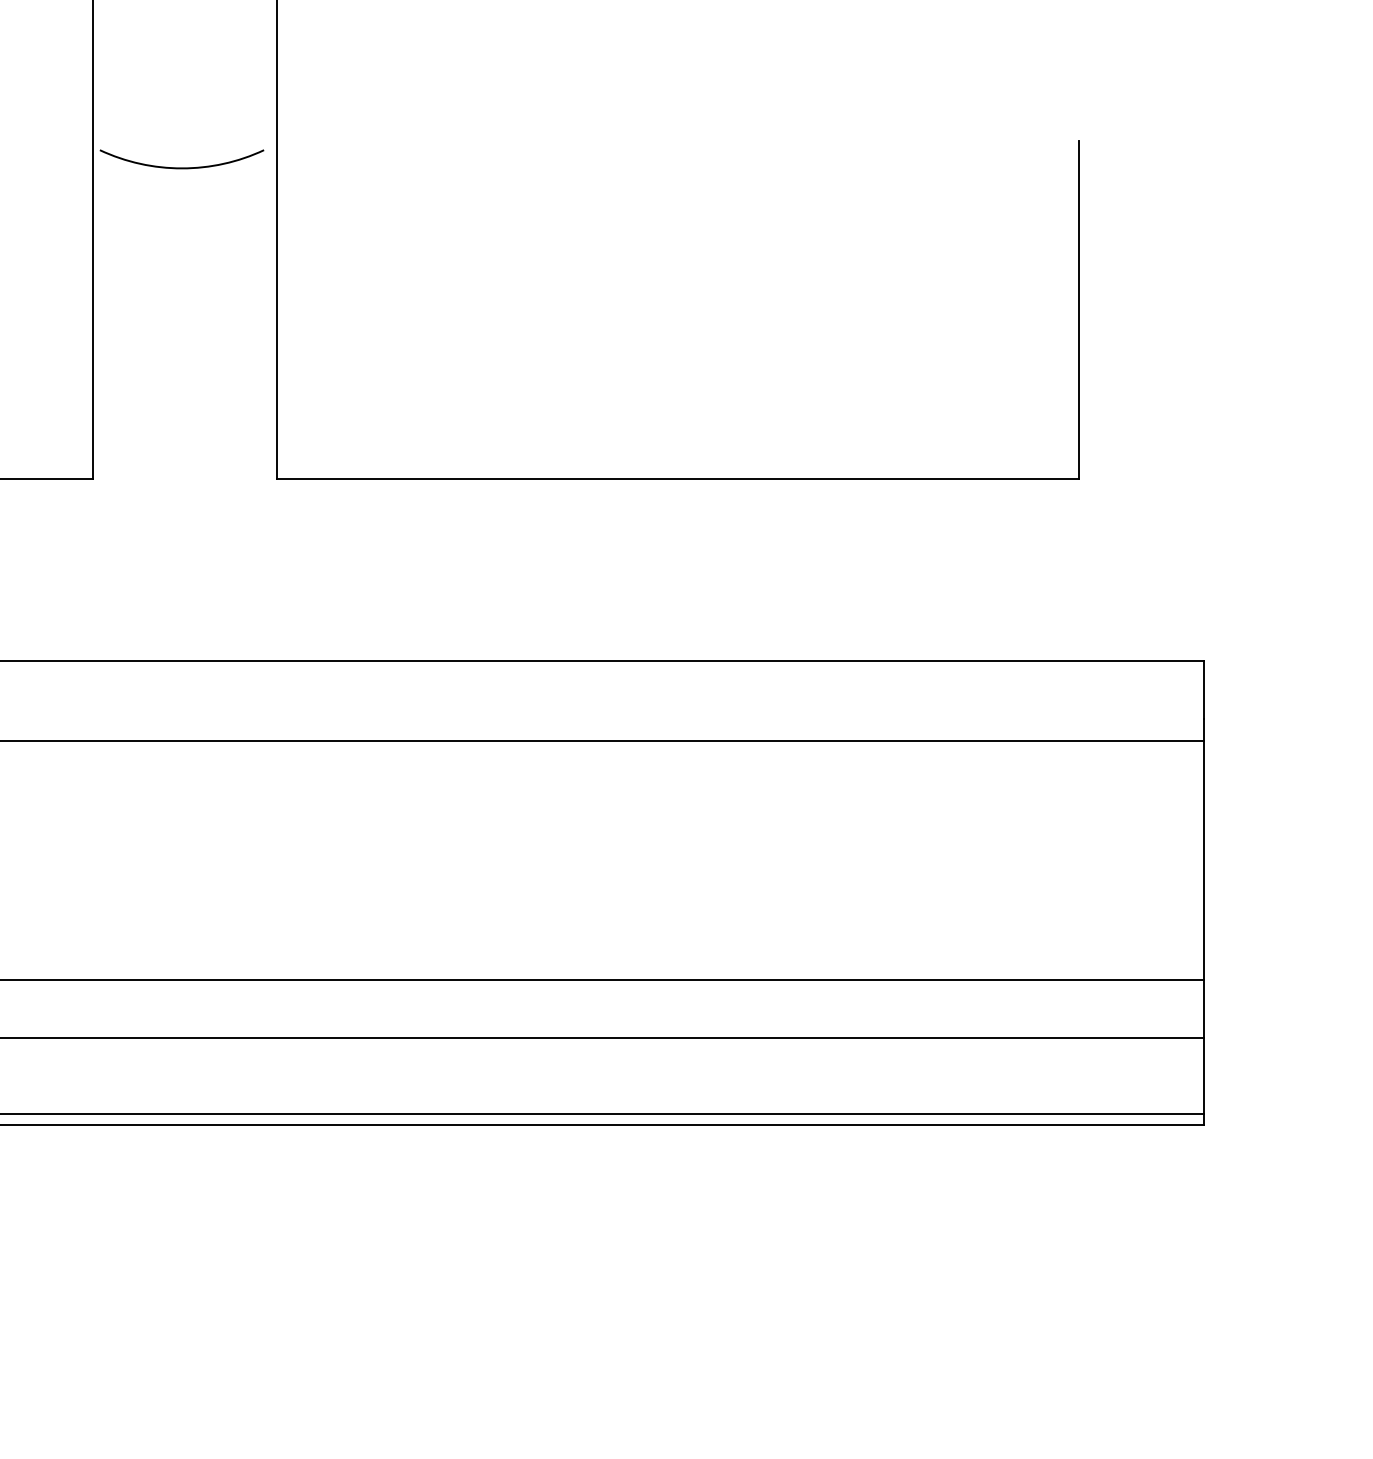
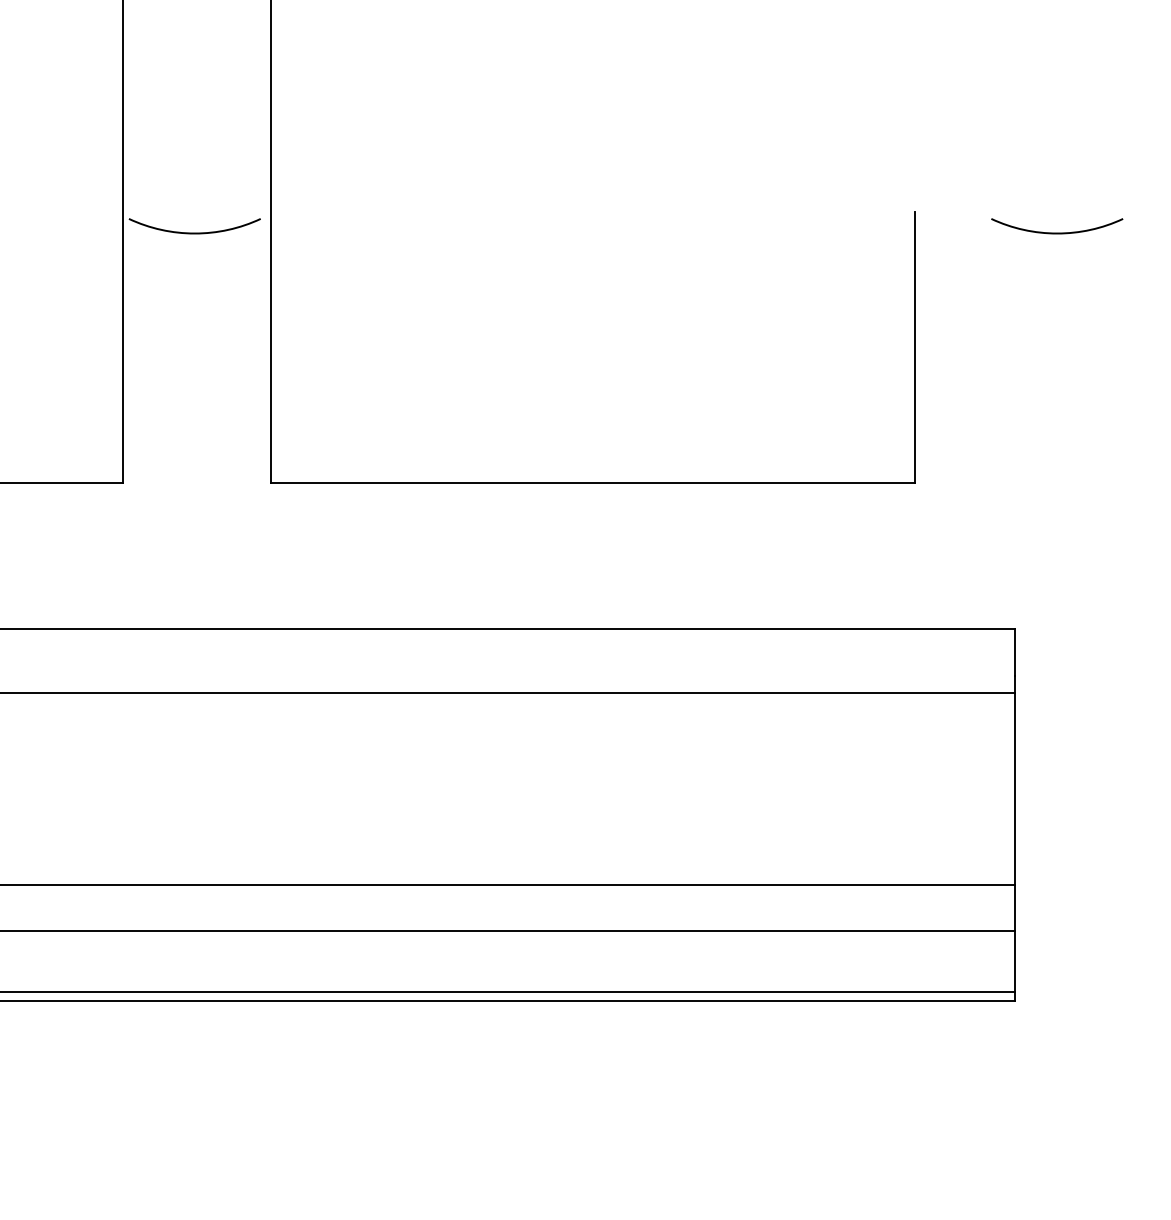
arc: (1256, 167) -> (1057, 232), added

